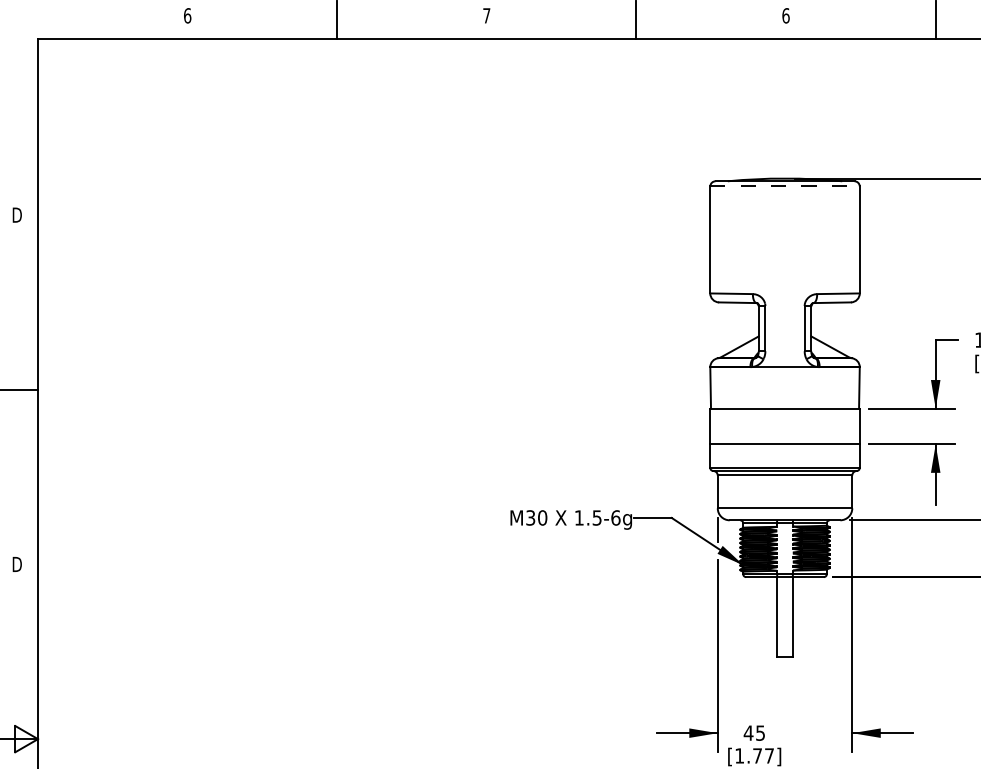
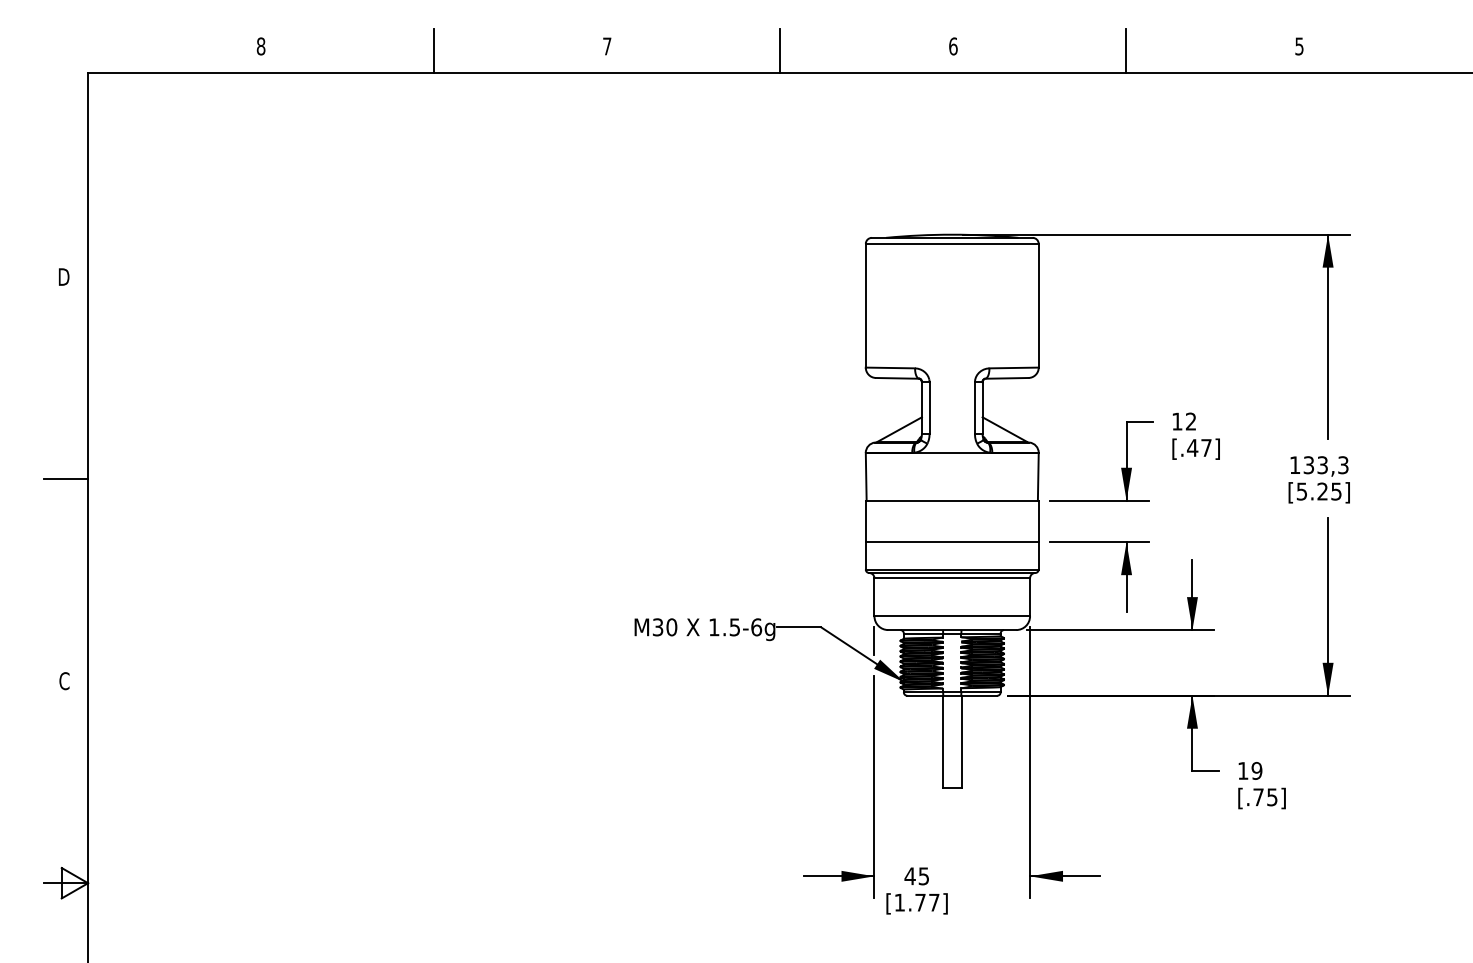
text: (187, 15) -> (260, 46), 6 -> 8
line: (785, 186) -> (952, 243), dashed -> solid
text: (16, 564) -> (63, 681), D -> C

